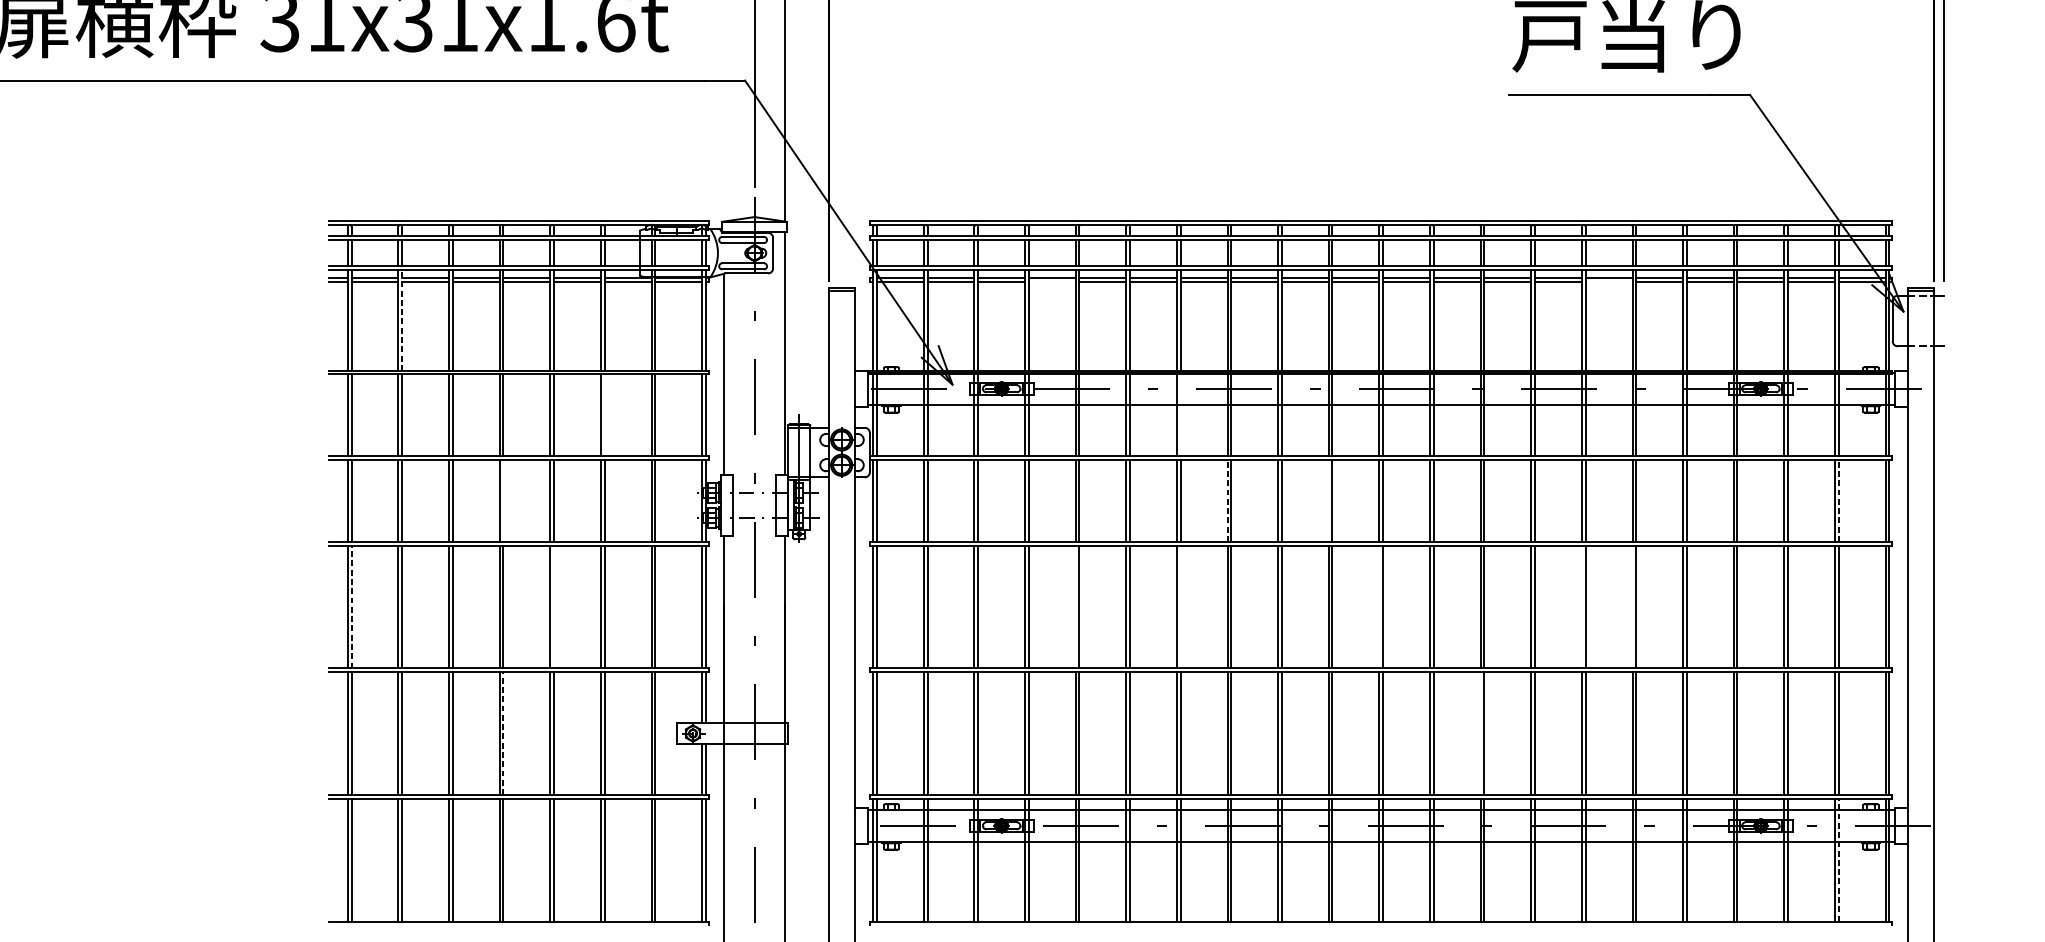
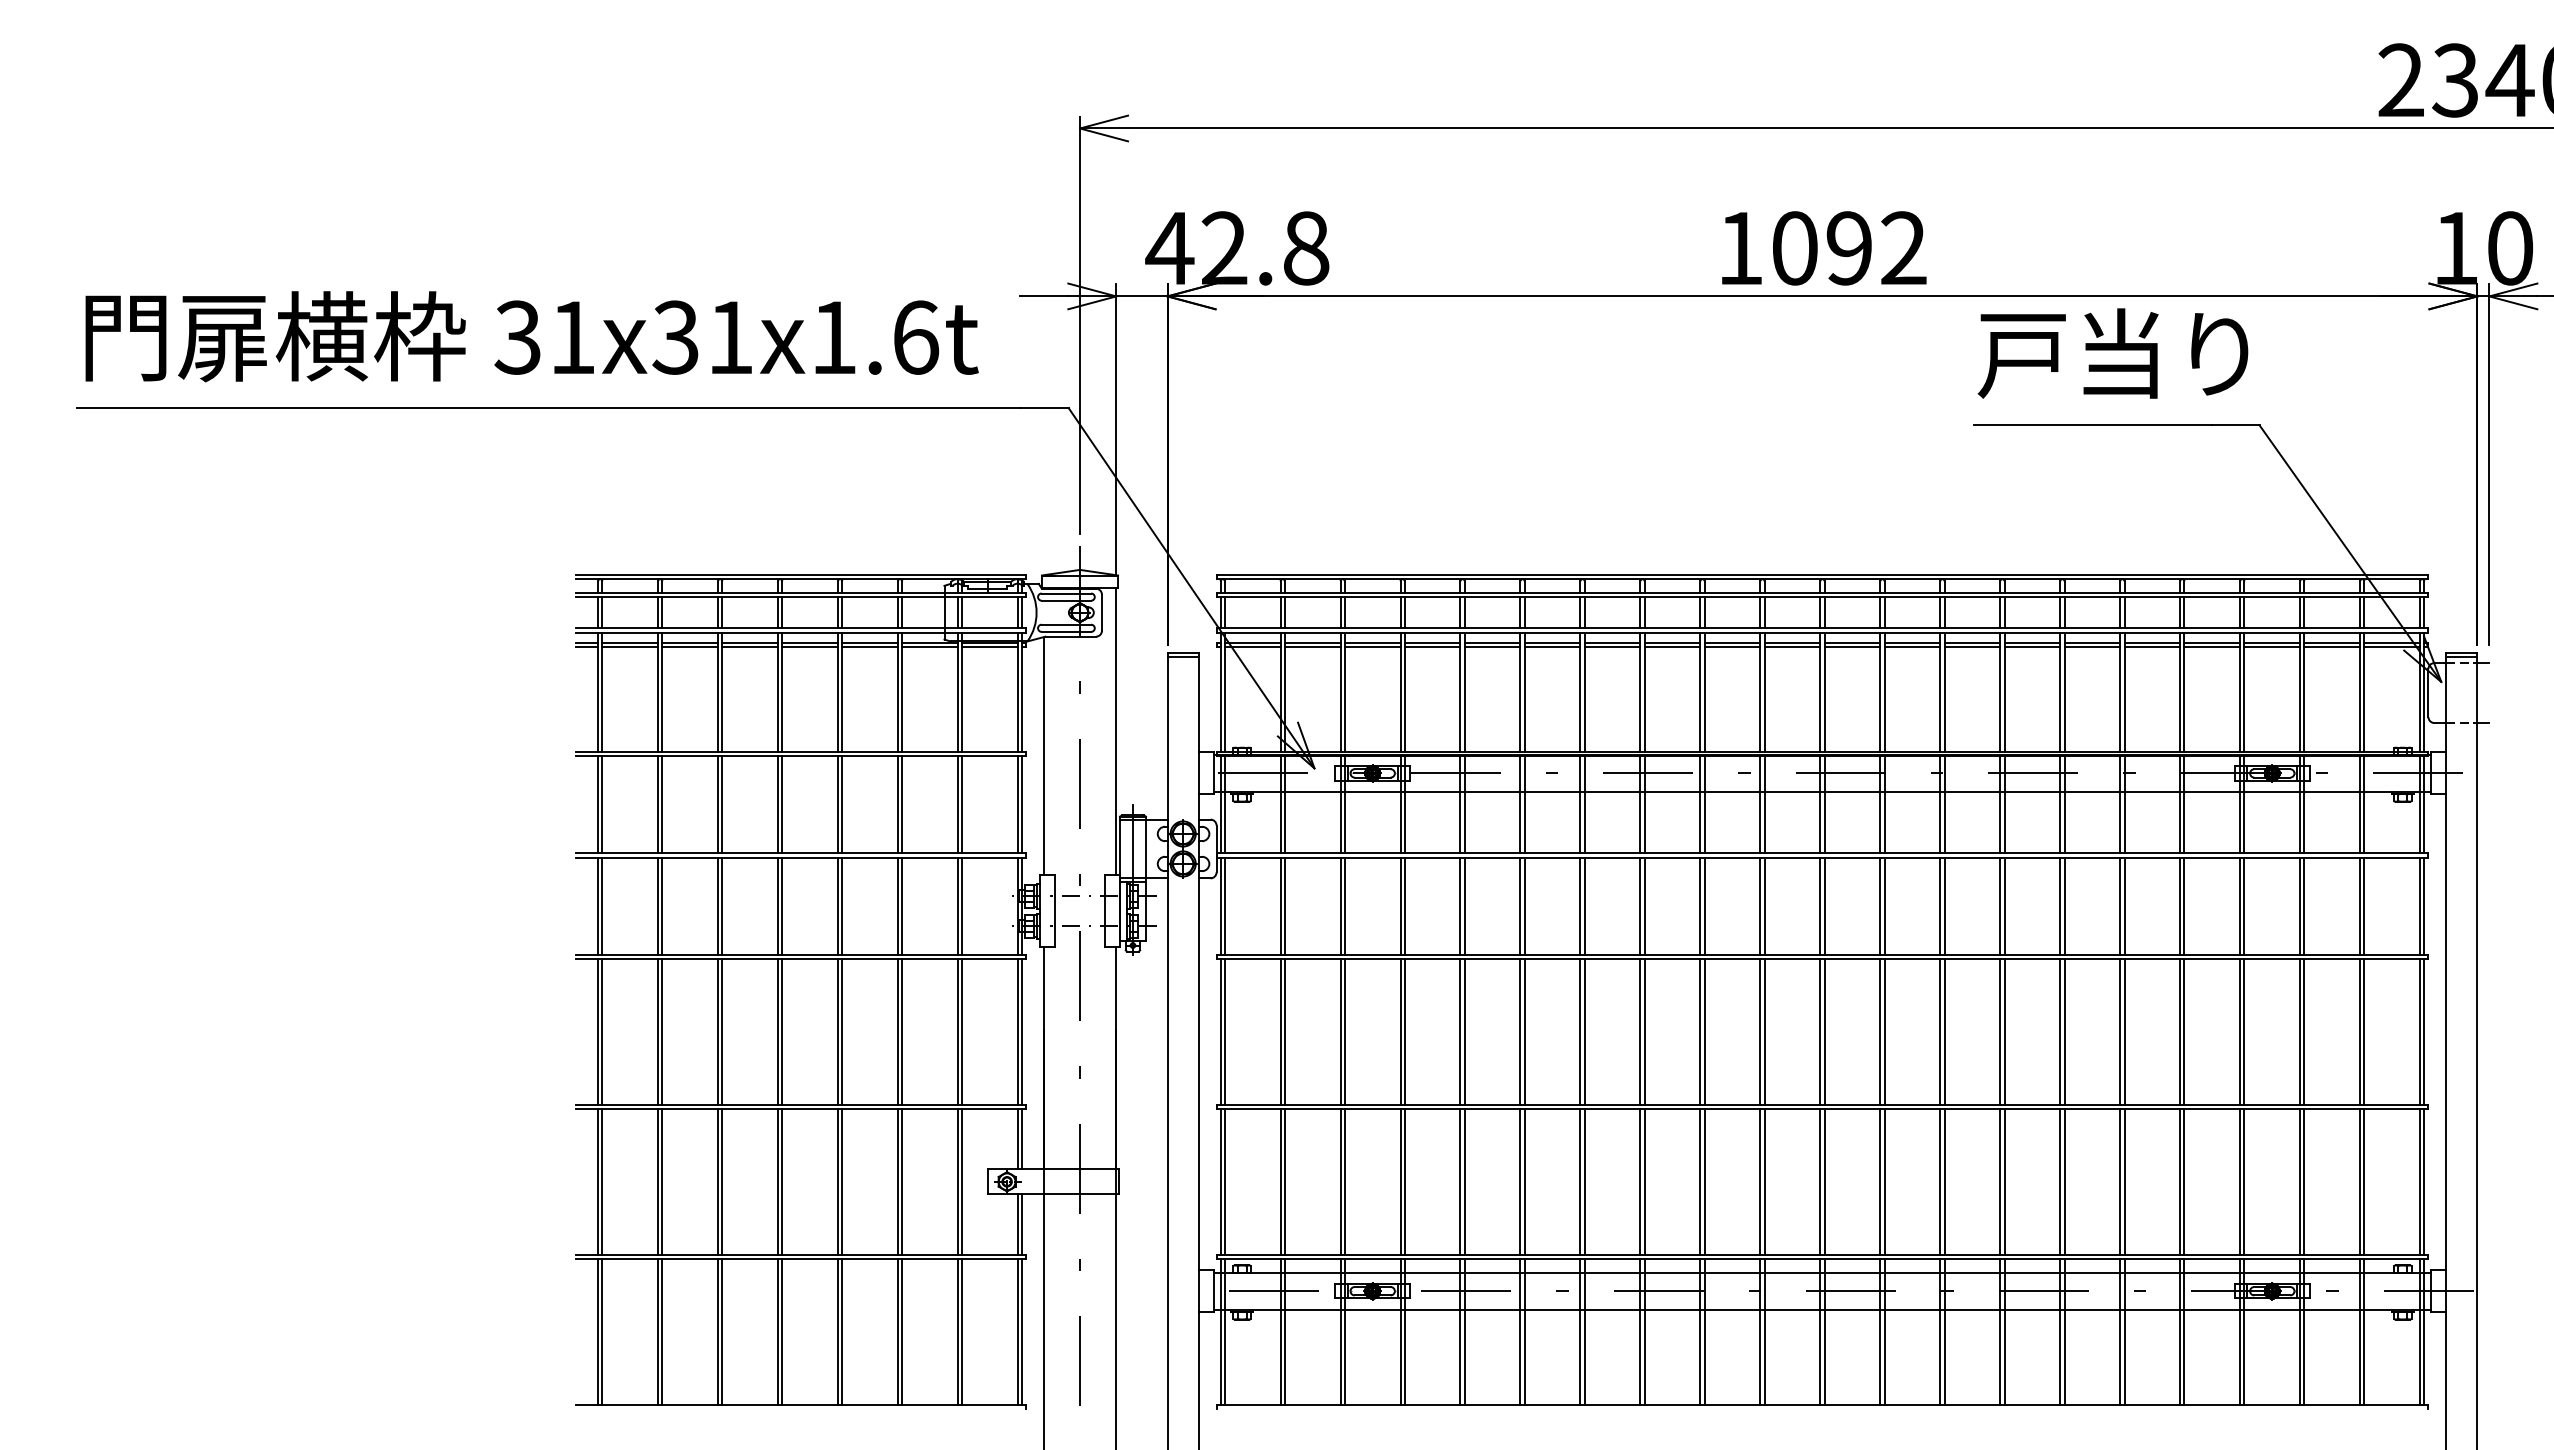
line: (1052, 281) -> (1432, 646), added
line: (1609, 281) -> (2092, 646), added
line: (402, 320) -> (662, 692), dashed -> solid
line: (604, 415) -> (902, 804), added
line: (1180, 415) -> (1584, 804), added
line: (503, 500) -> (782, 905), added
line: (1328, 500) -> (1760, 905), added
line: (1227, 501) -> (1640, 906), dashed -> solid
line: (1838, 501) -> (2364, 906), dashed -> solid
line: (351, 606) -> (602, 1031), dashed -> solid
line: (554, 606) -> (842, 1031), added
line: (1075, 606) -> (1460, 1031), added
line: (1180, 606) -> (1584, 1031), added
line: (1379, 606) -> (1820, 1031), added
line: (1582, 606) -> (2060, 1031), added
line: (1632, 606) -> (2120, 1031), added
line: (503, 733) -> (782, 1181), dashed -> solid
line: (1480, 733) -> (1940, 1181), added
line: (1838, 859) -> (2364, 1331), dashed -> solid

